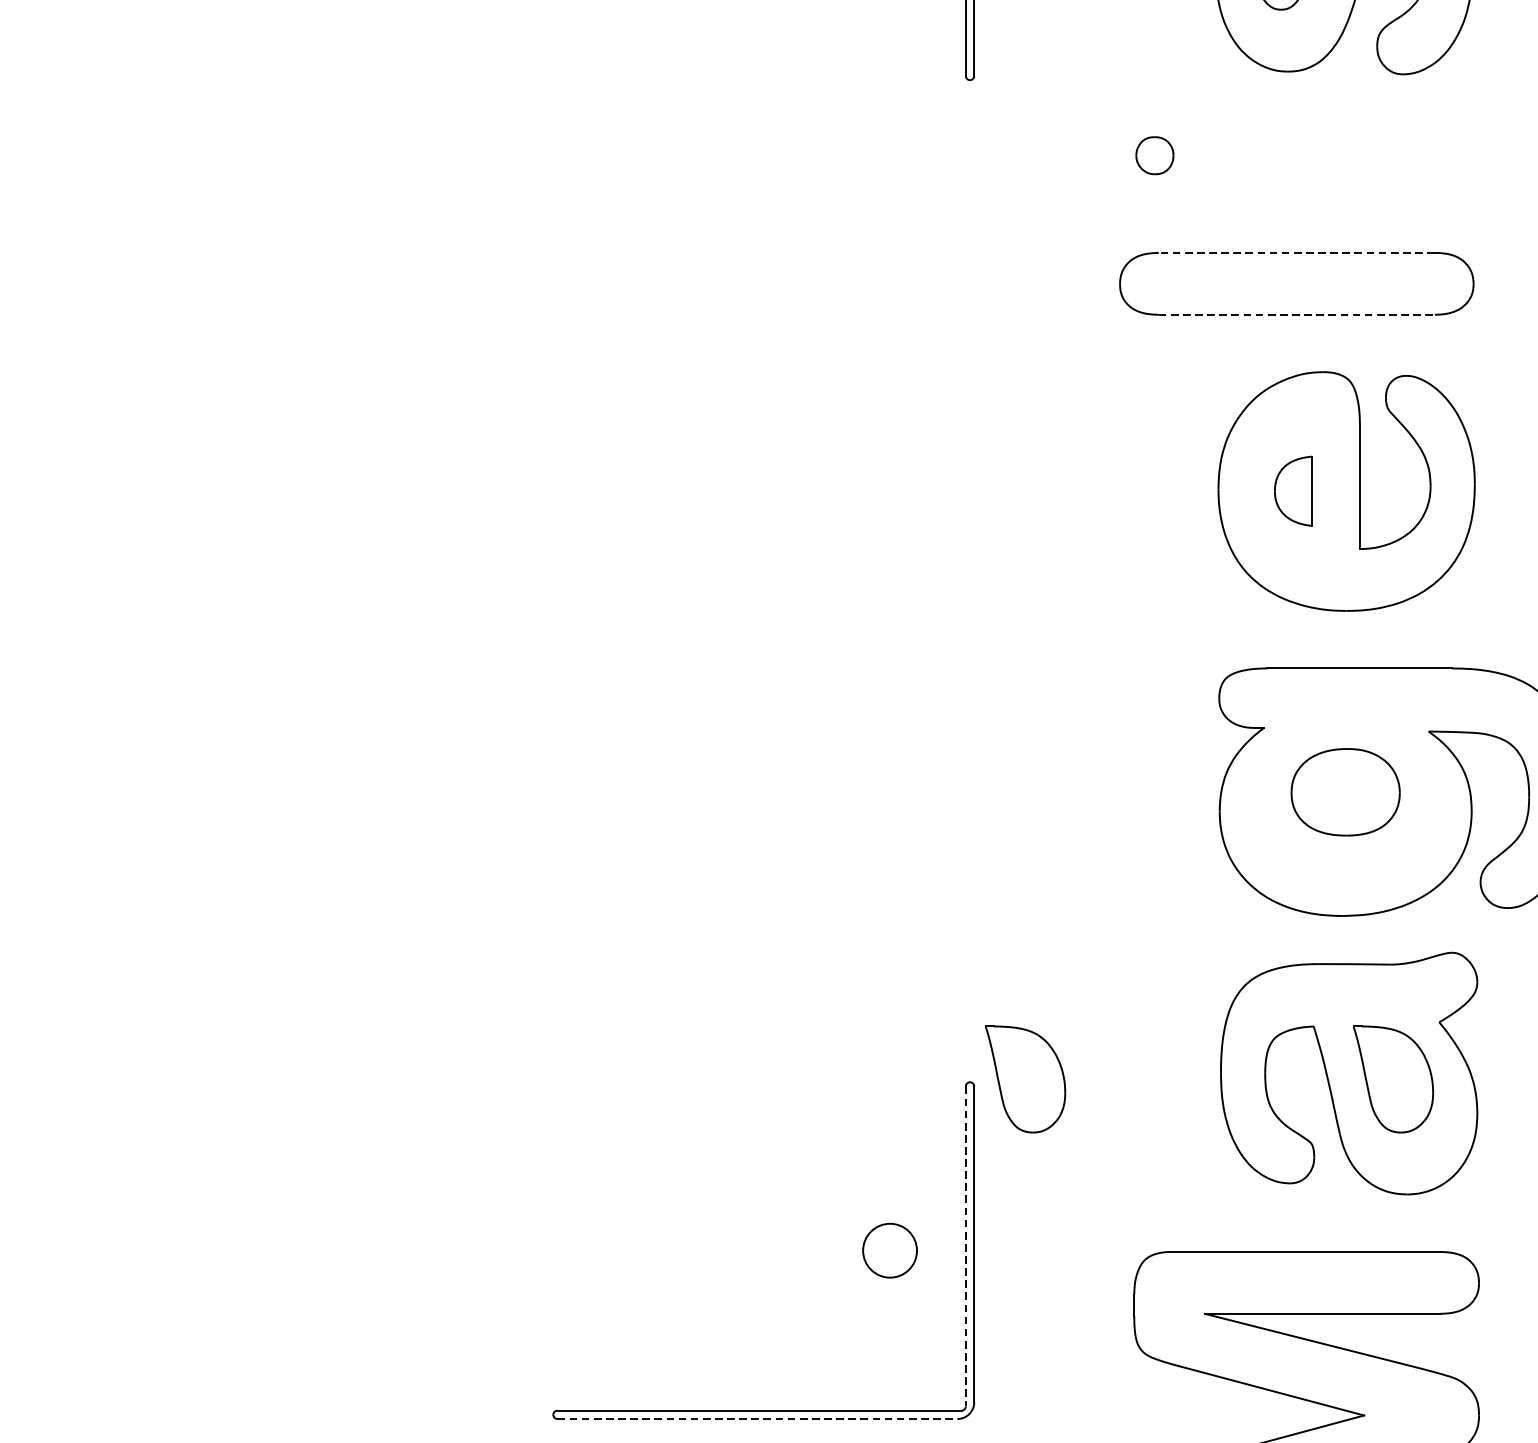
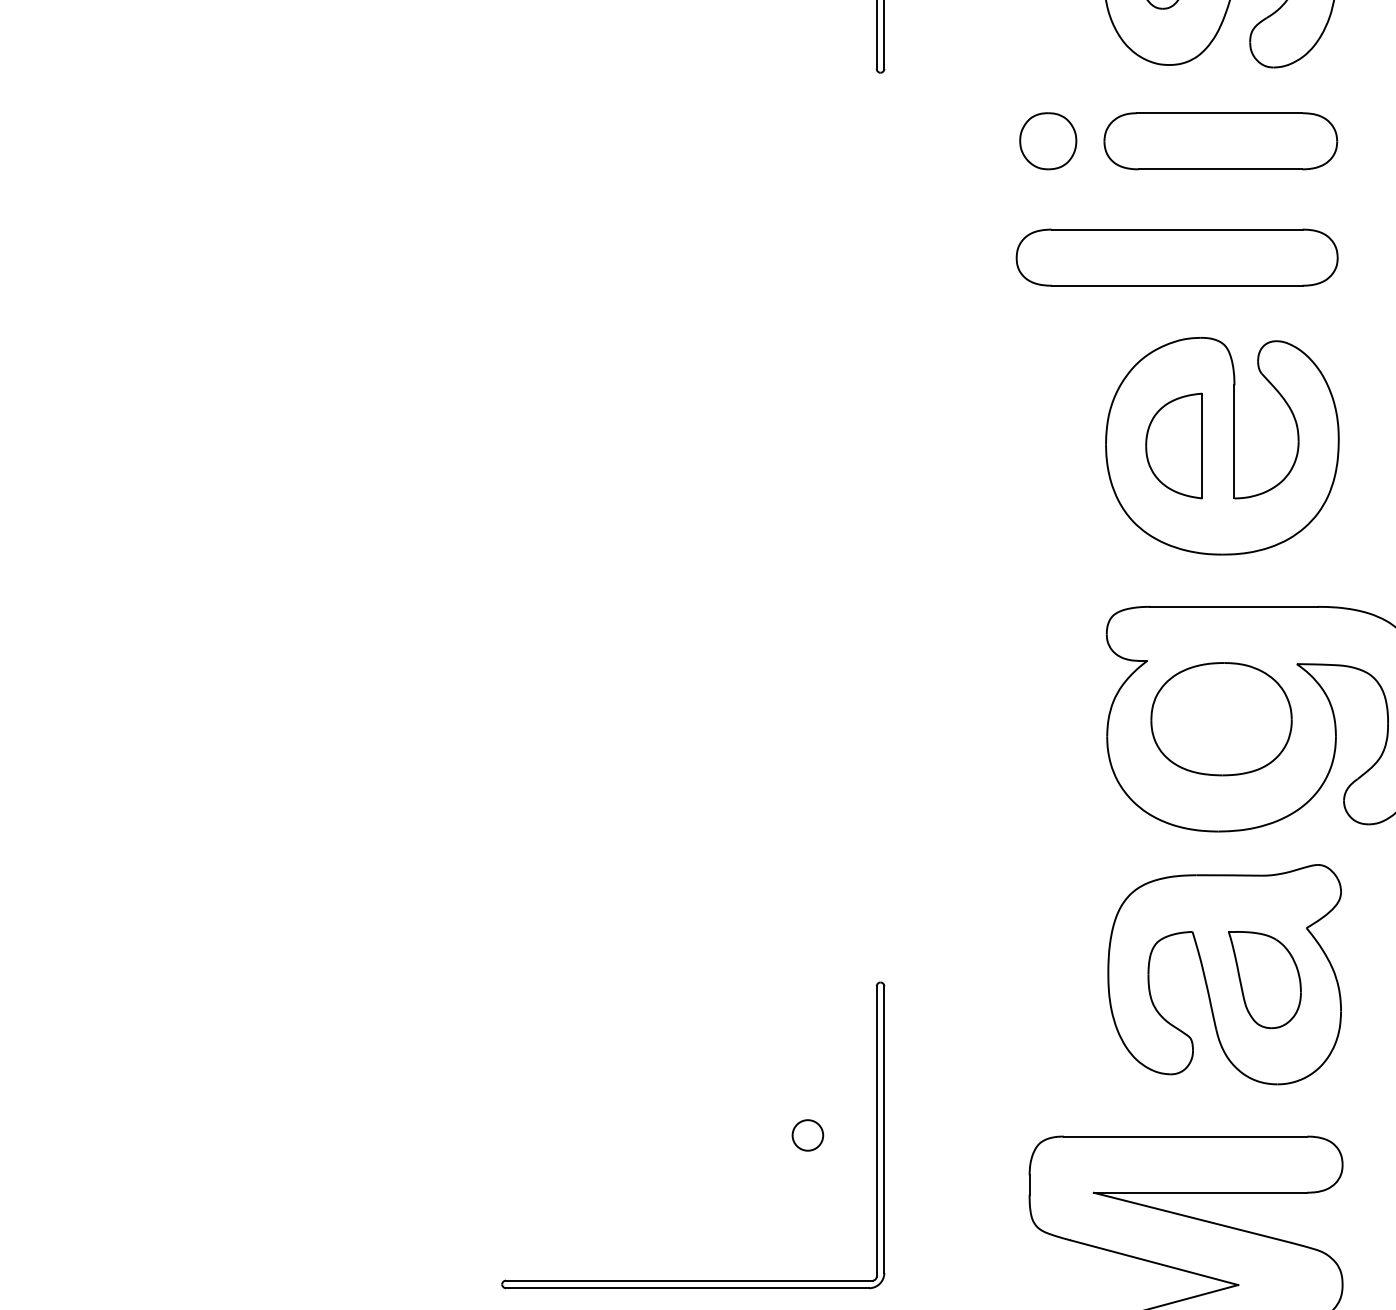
part: (1155, 155) -> (1048, 141), size x1.67
part: (1344, 155) -> (1220, 141), added
line: (1296, 252) -> (1176, 229), dashed -> solid
line: (1297, 314) -> (1177, 285), dashed -> solid
part: (1292, 490) -> (1173, 445), size x1.67
part: (1345, 792) -> (1221, 719), size x1.43
part: (1025, 1080) -> (930, 980), removed
line: (965, 1247) -> (876, 1132), dashed -> solid
circle: (889, 1250) -> (807, 1135), size x0.62
line: (757, 1419) -> (687, 1288), dashed -> solid

